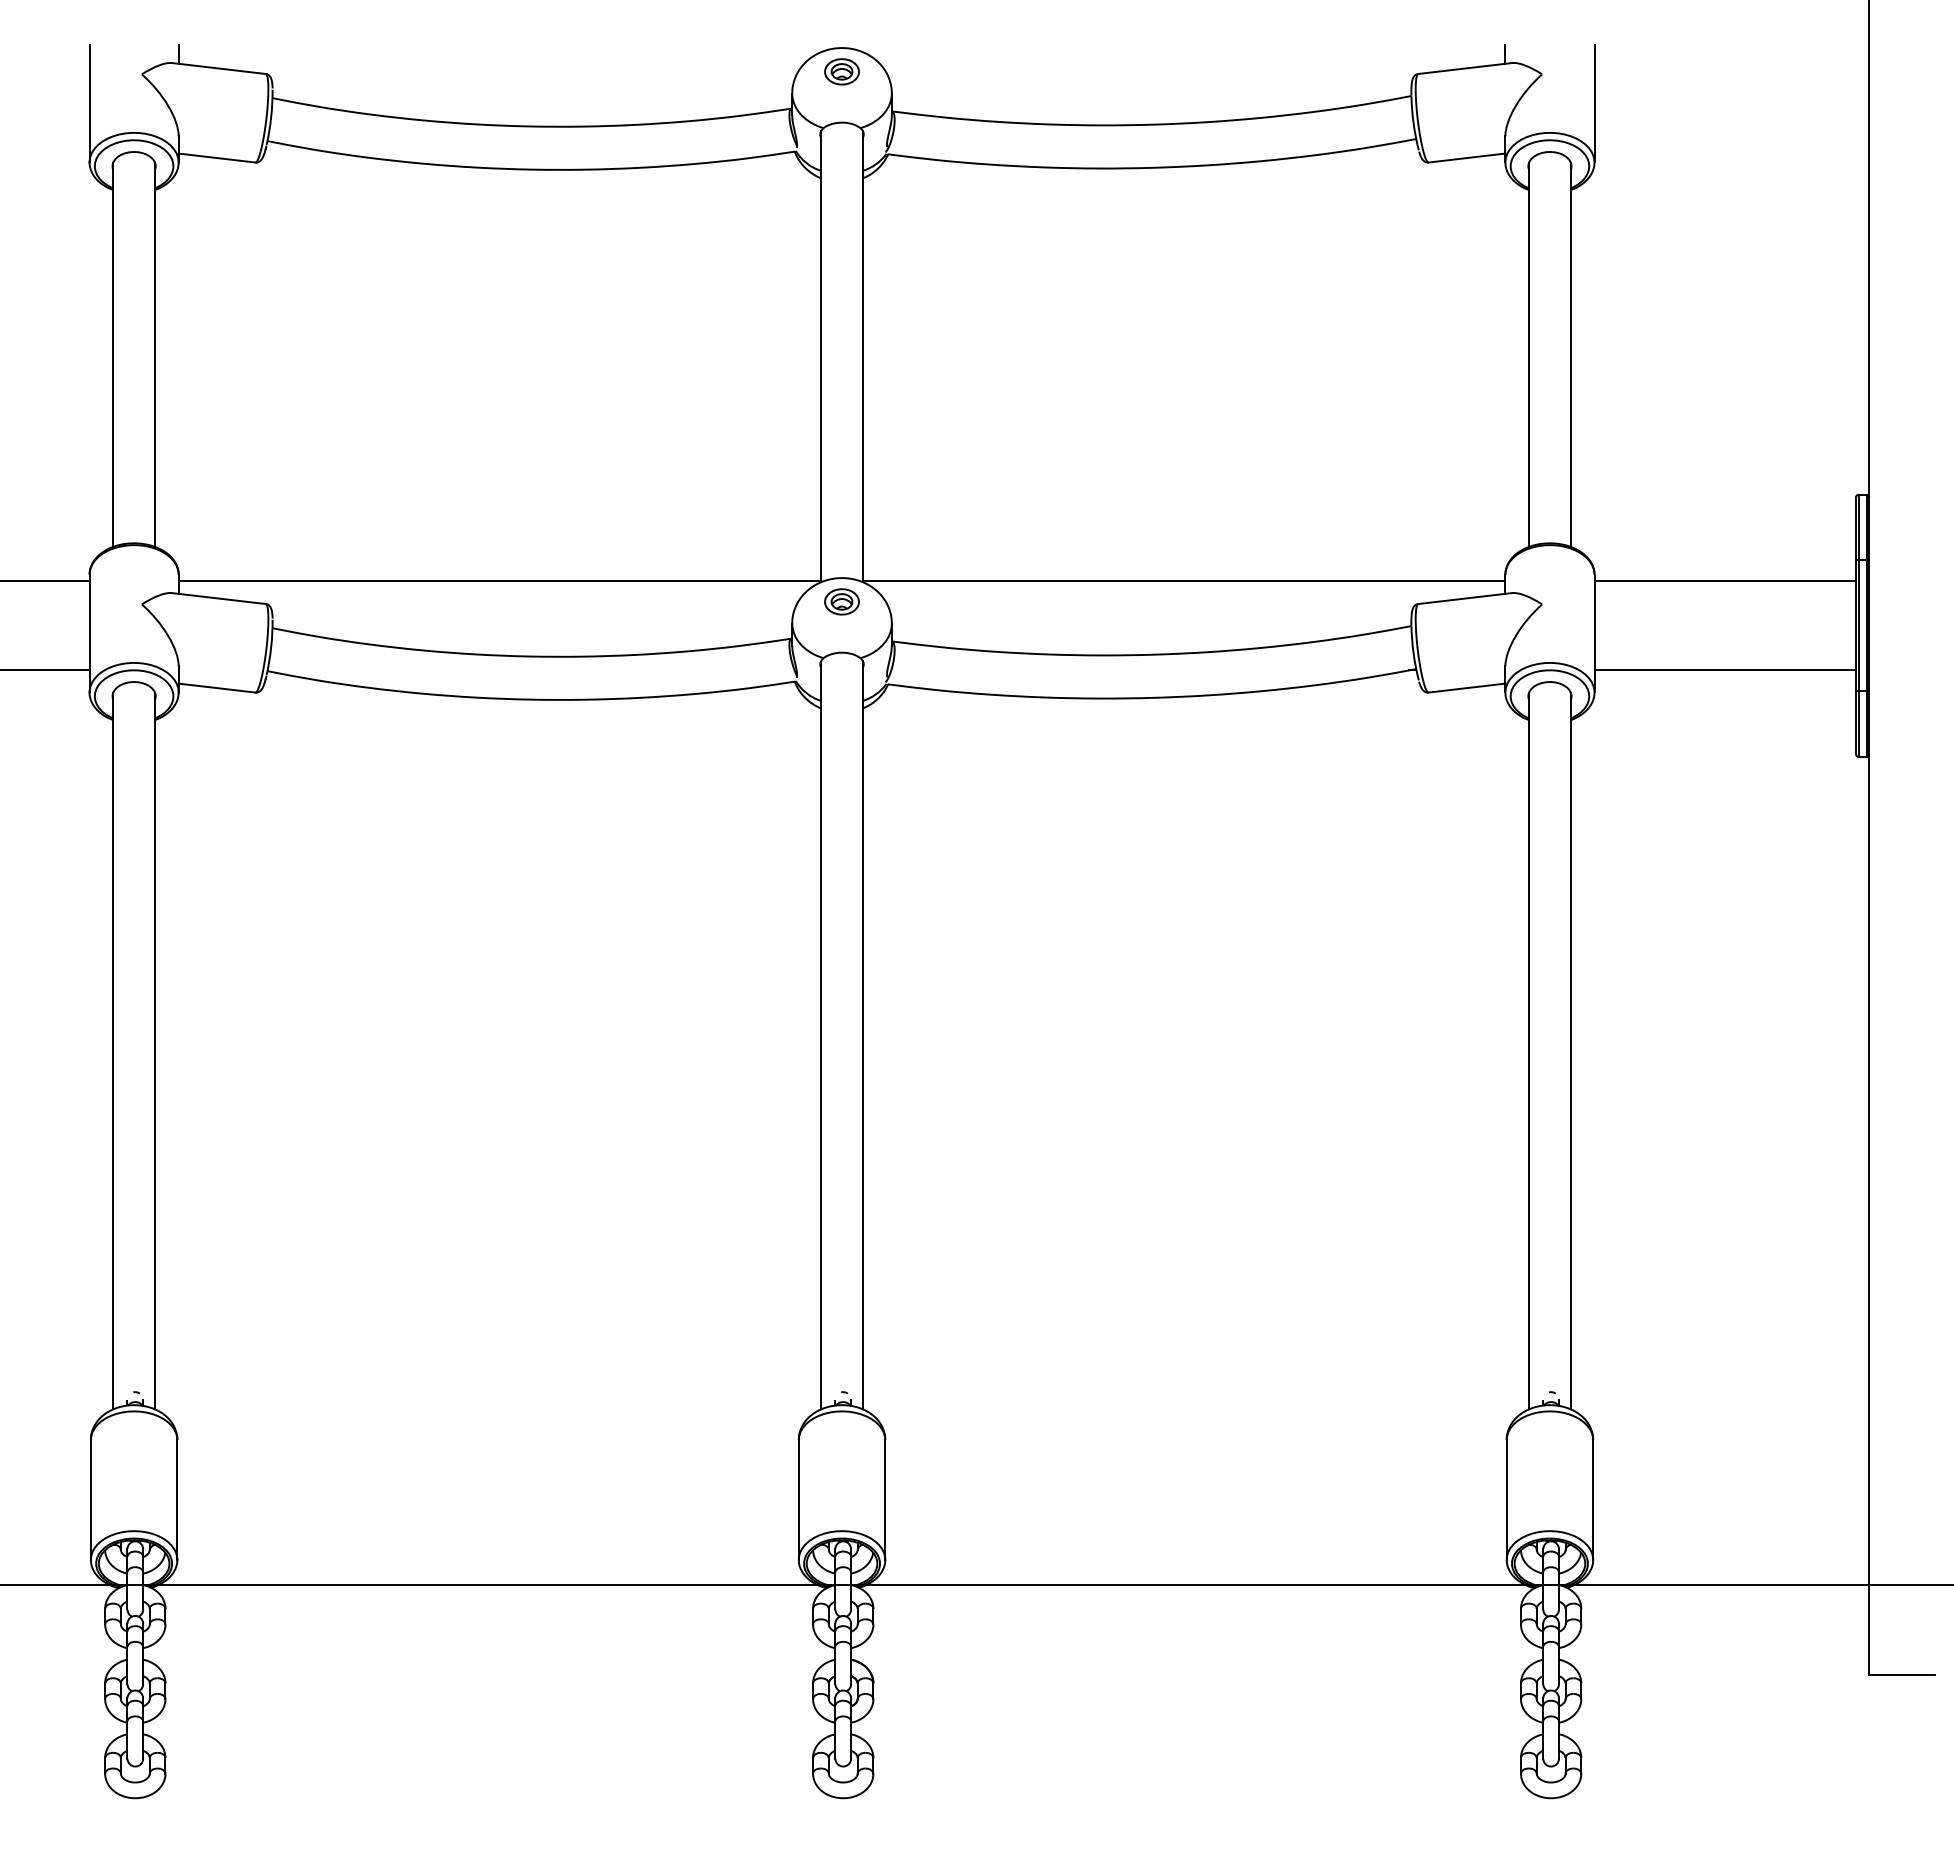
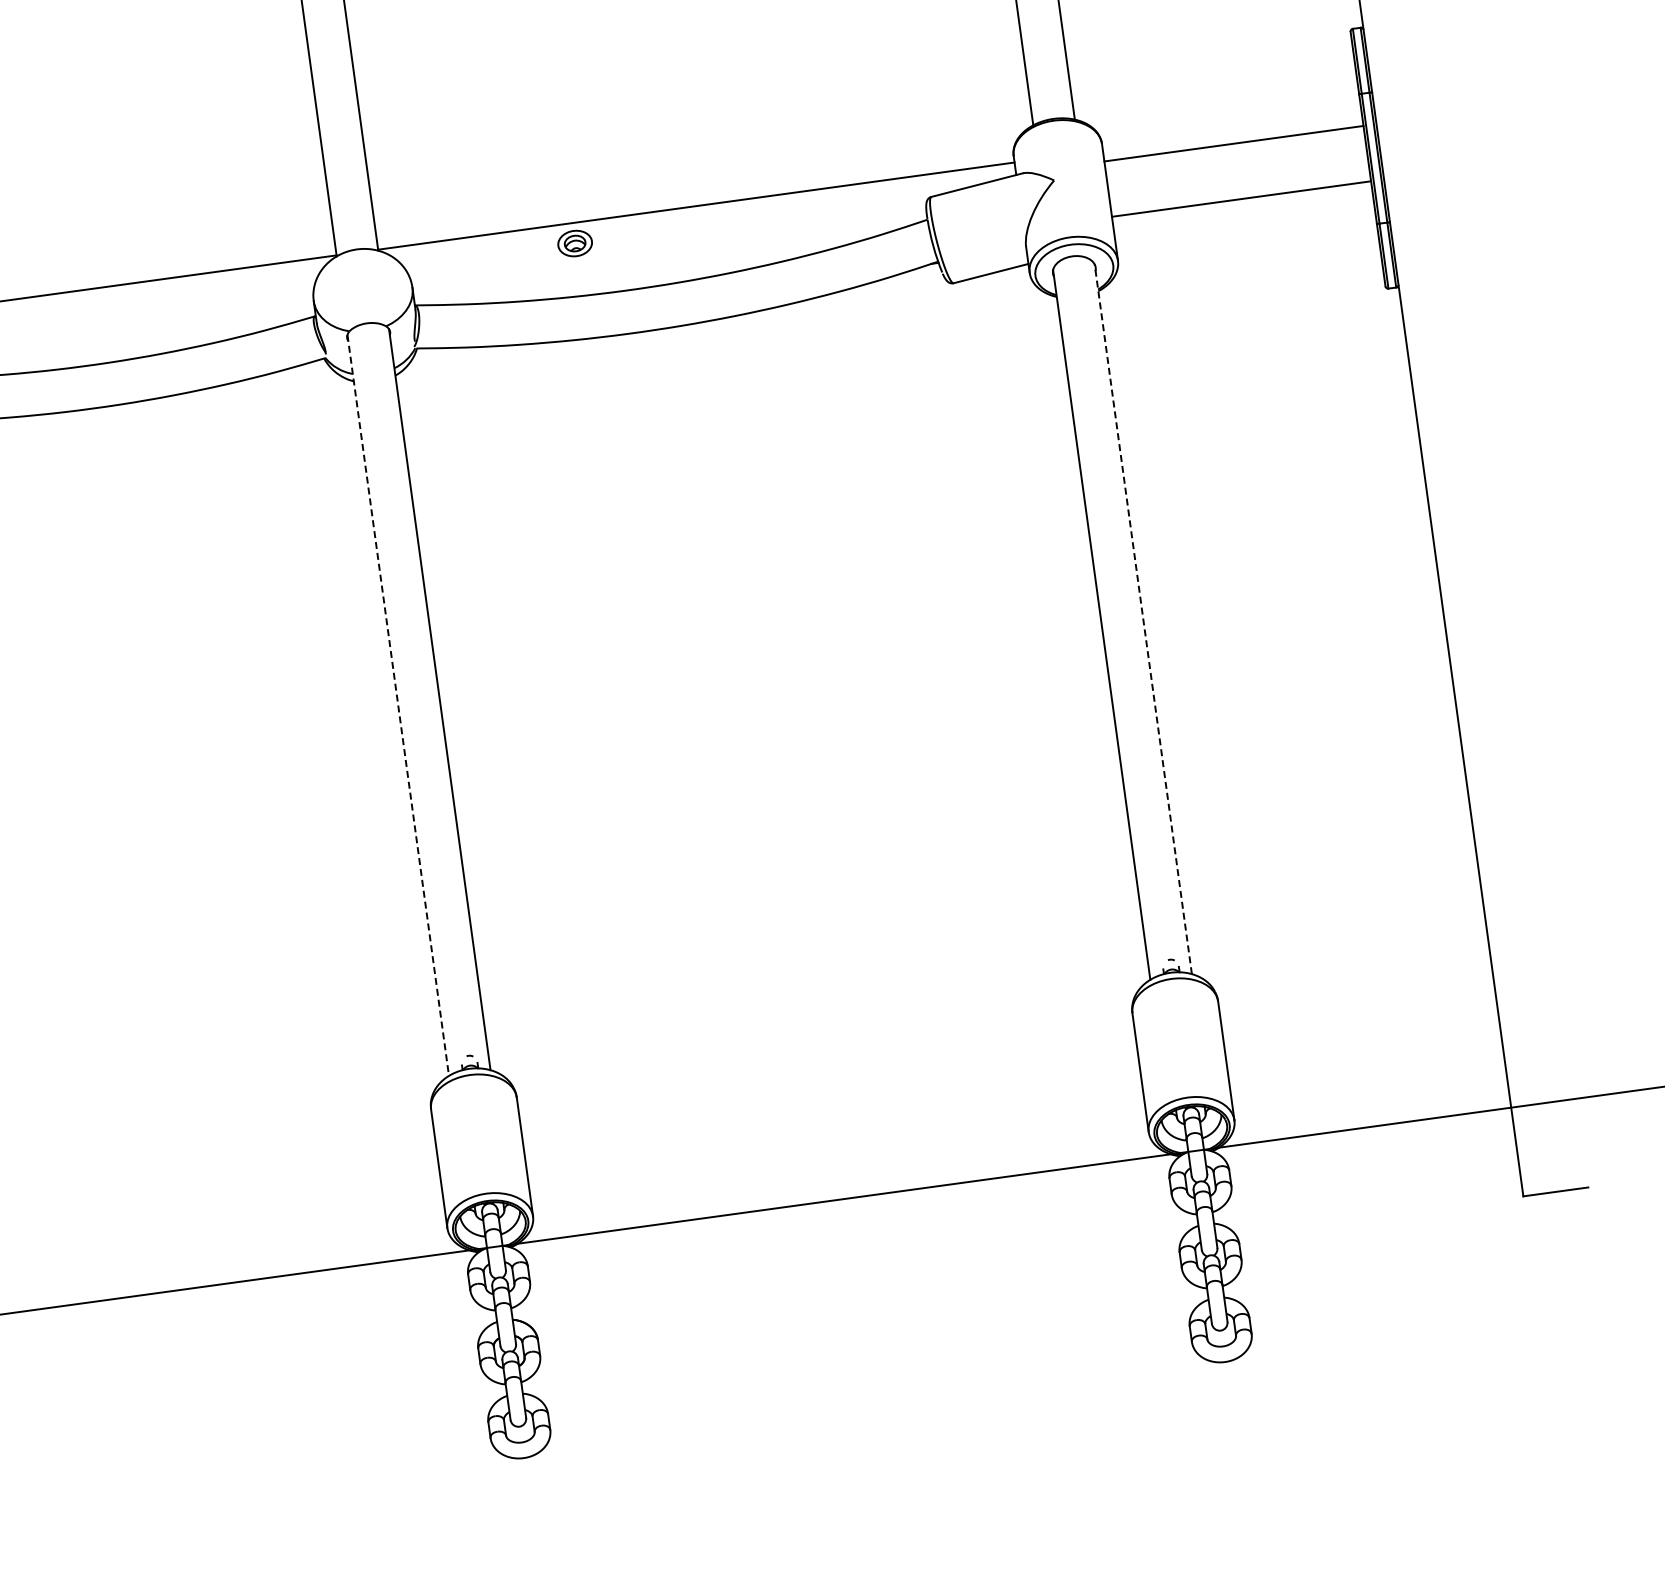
line: (1725, 581) -> (1241, 199), moved
part: (841, 601) -> (574, 243), moved
line: (1725, 670) -> (1234, 143), moved
line: (821, 1035) -> (398, 705), solid -> dashed
line: (1570, 1050) -> (1142, 618), solid -> dashed

